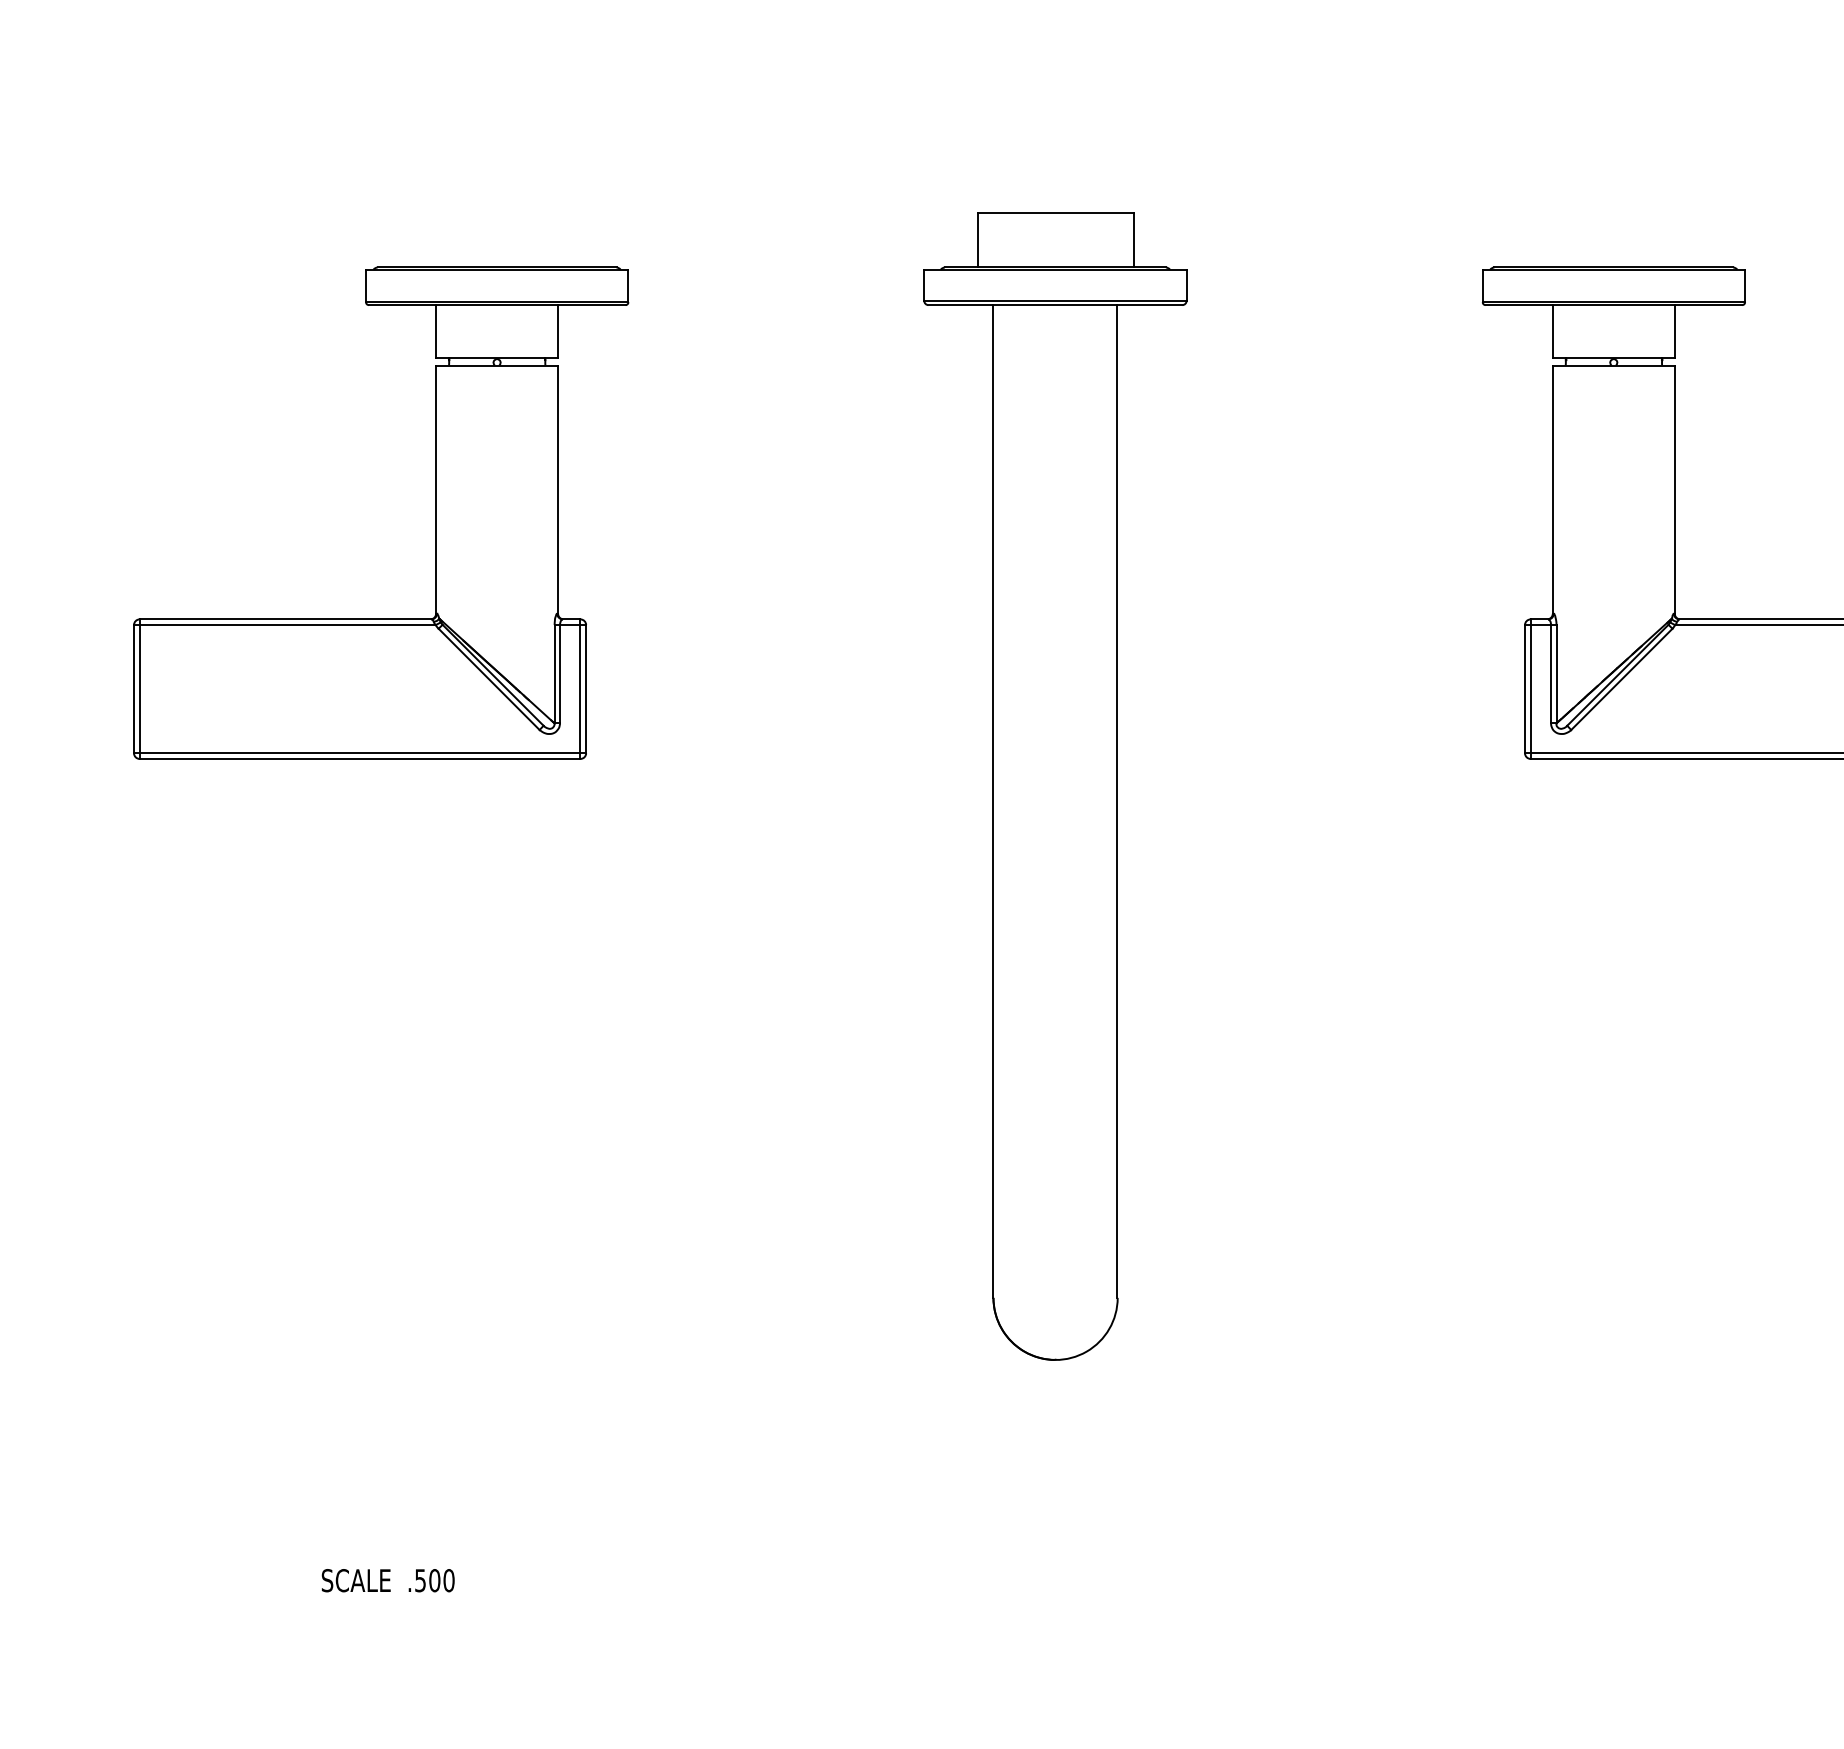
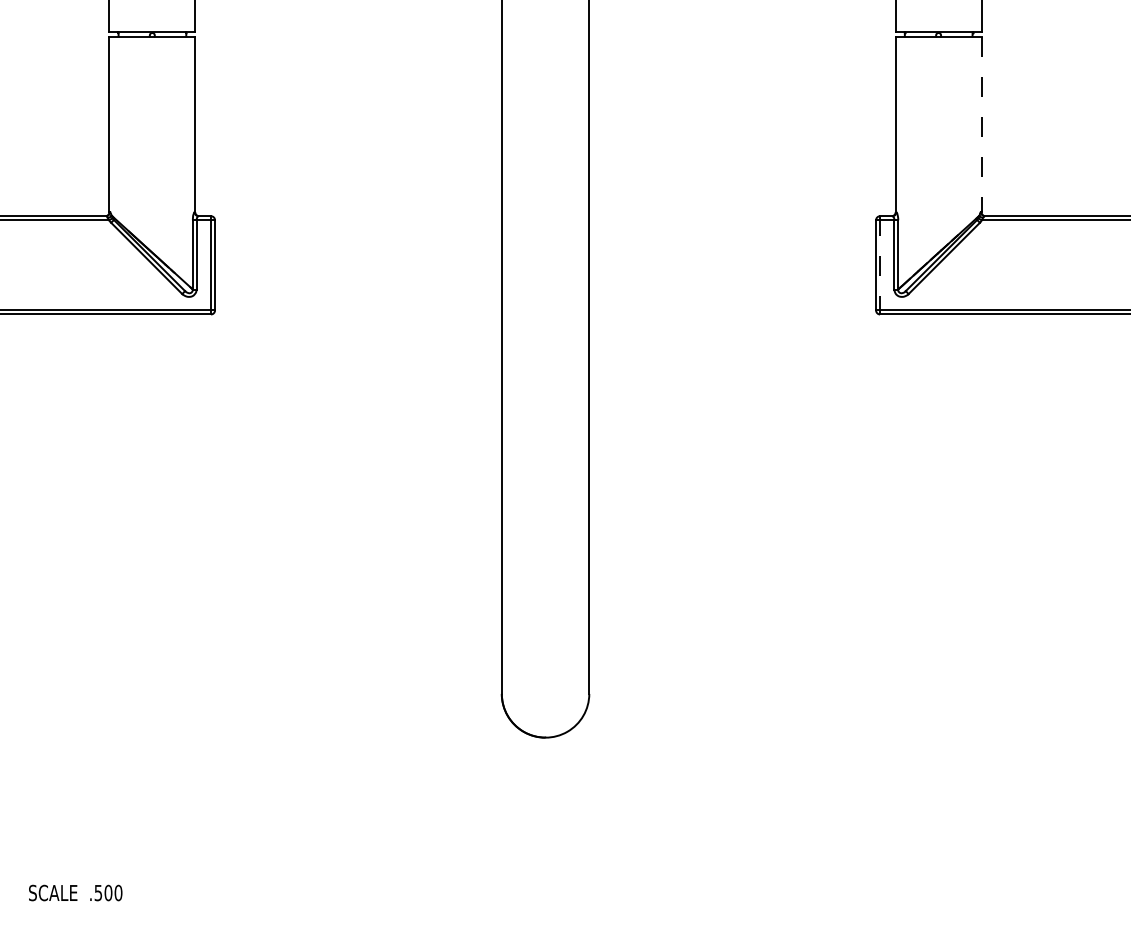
line: (1674, 490) -> (981, 125), solid -> dashed
line: (1530, 689) -> (879, 265), solid -> dashed

